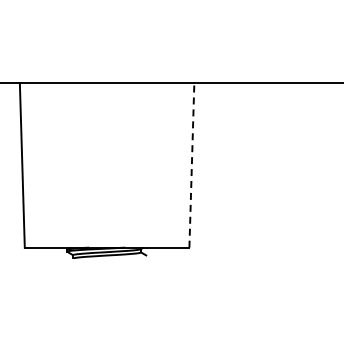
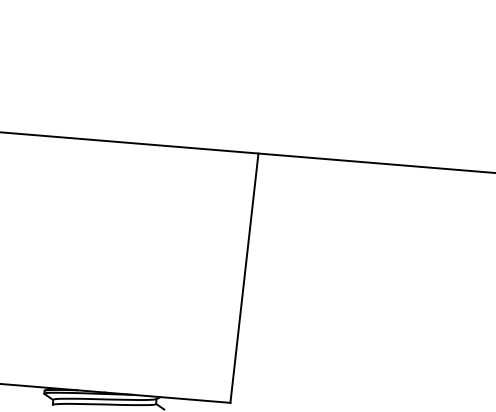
line: (191, 164) -> (243, 276), dashed -> solid

